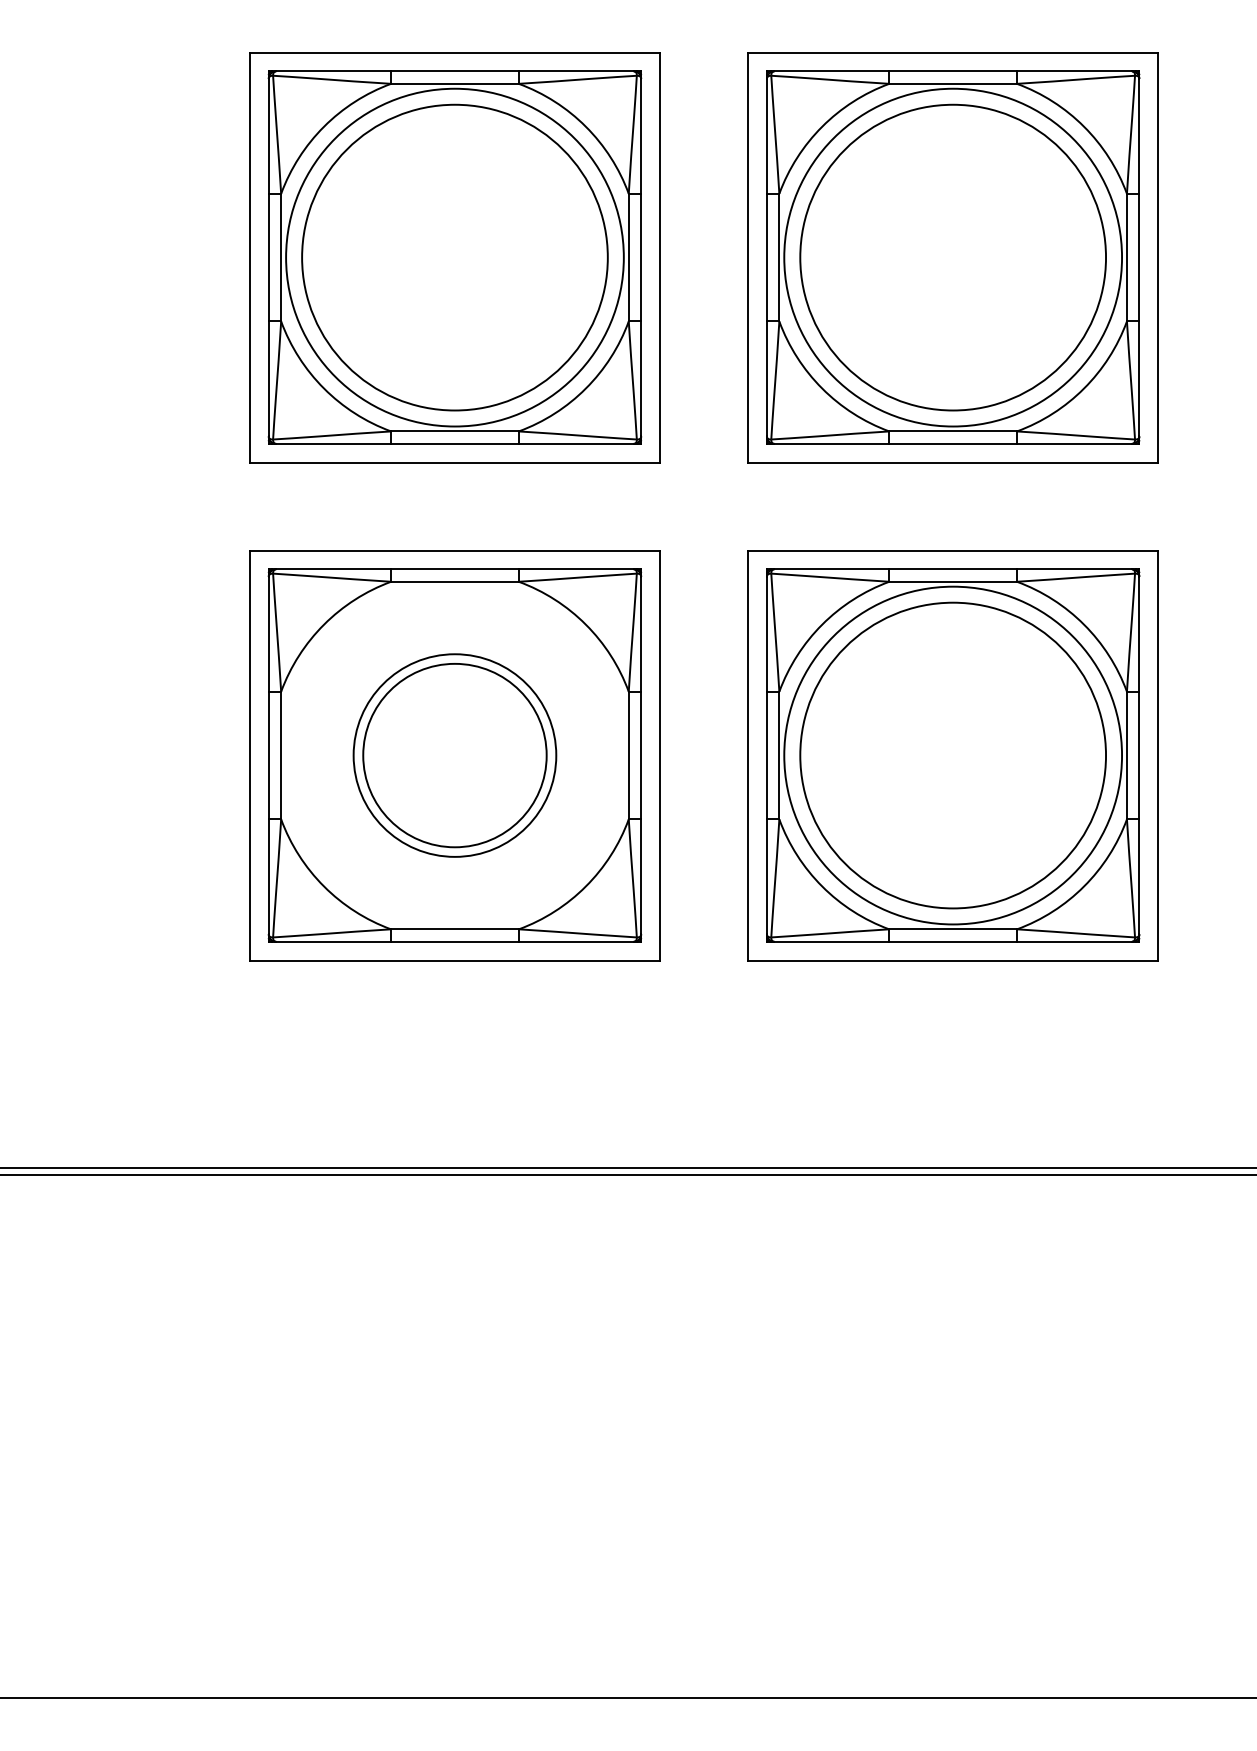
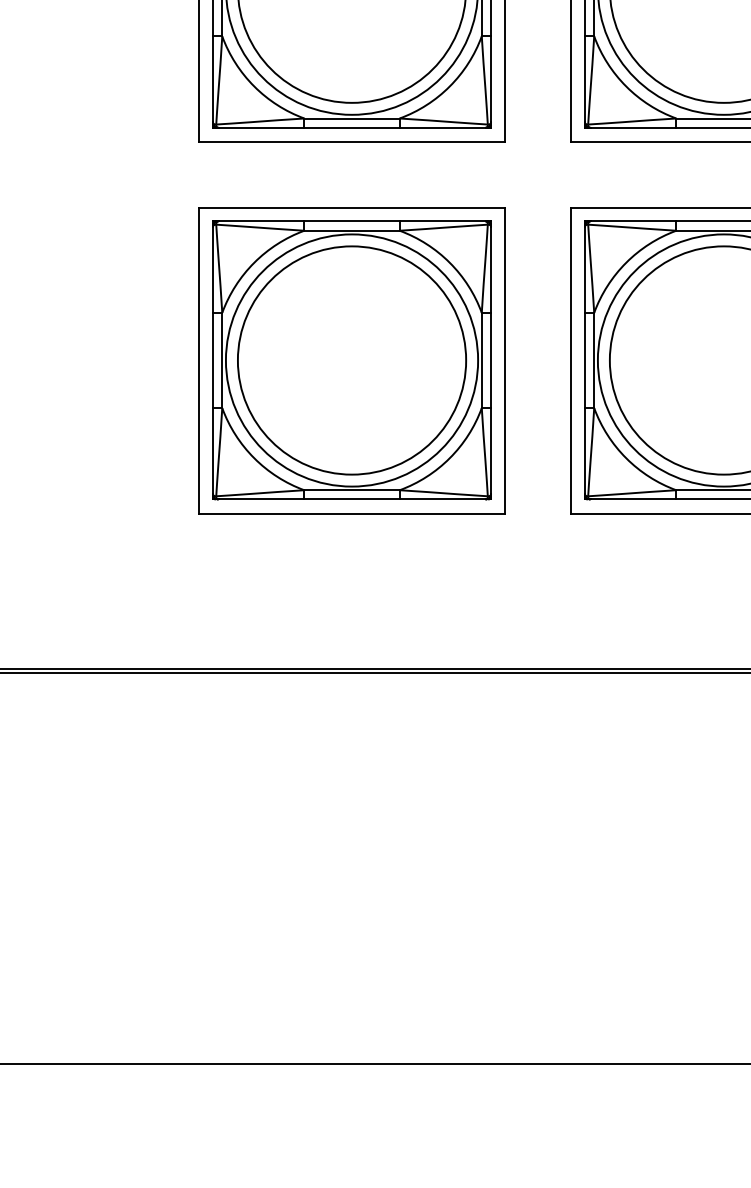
circle: (454, 755) -> (351, 360), size x1.67
circle: (454, 755) -> (351, 360), size x1.67

